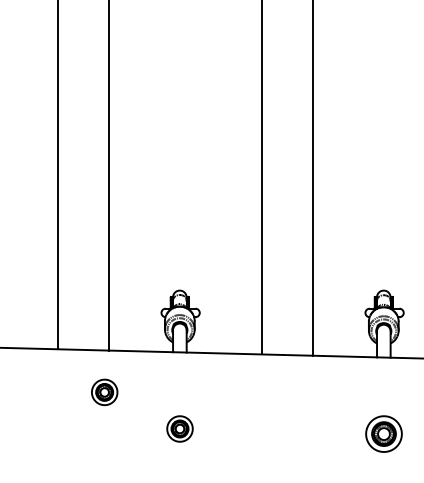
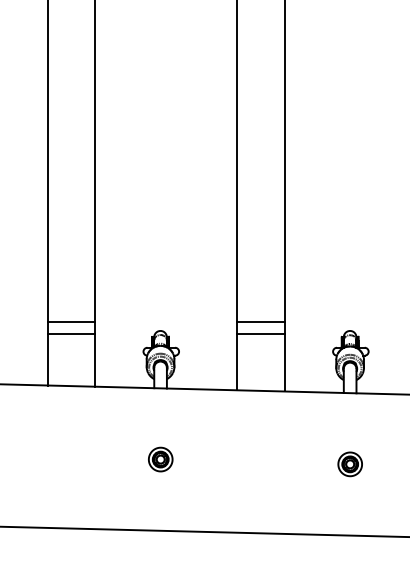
line: (82, 280) -> (70, 321), added
line: (287, 280) -> (260, 321), added
line: (82, 294) -> (70, 334), added
line: (287, 294) -> (260, 334), added
part: (104, 392) -> (90, 425), removed
part: (383, 434) -> (349, 464), size x0.71

